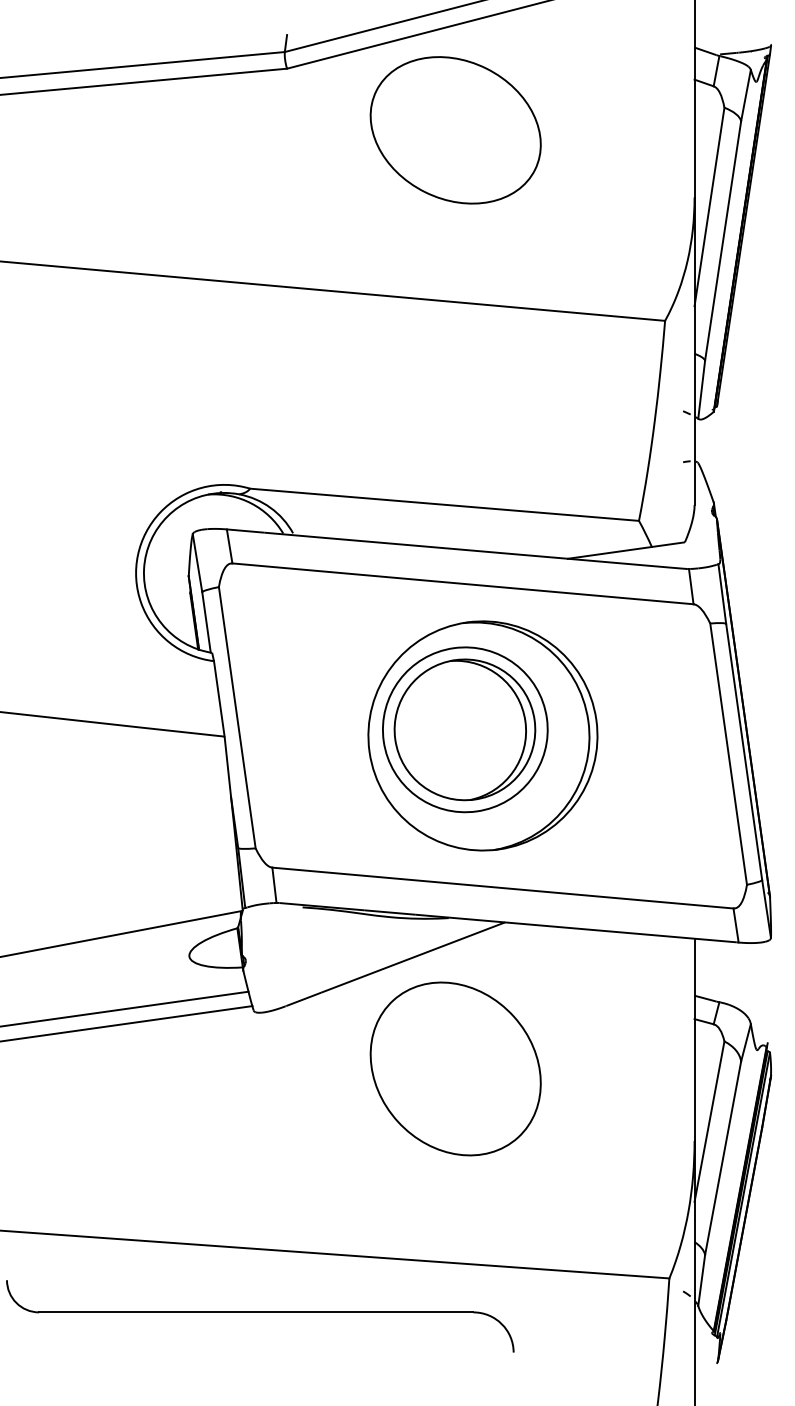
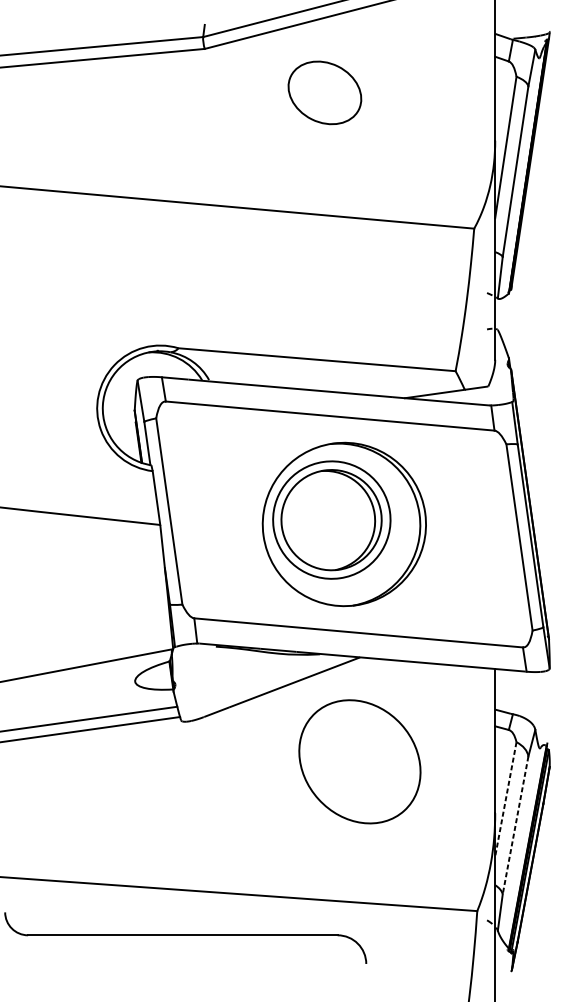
part: (455, 130) -> (324, 92), size x0.6
part: (455, 1068) -> (359, 761), moved
line: (709, 1121) -> (505, 799), solid -> dashed
line: (723, 1158) -> (515, 825), solid -> dashed

